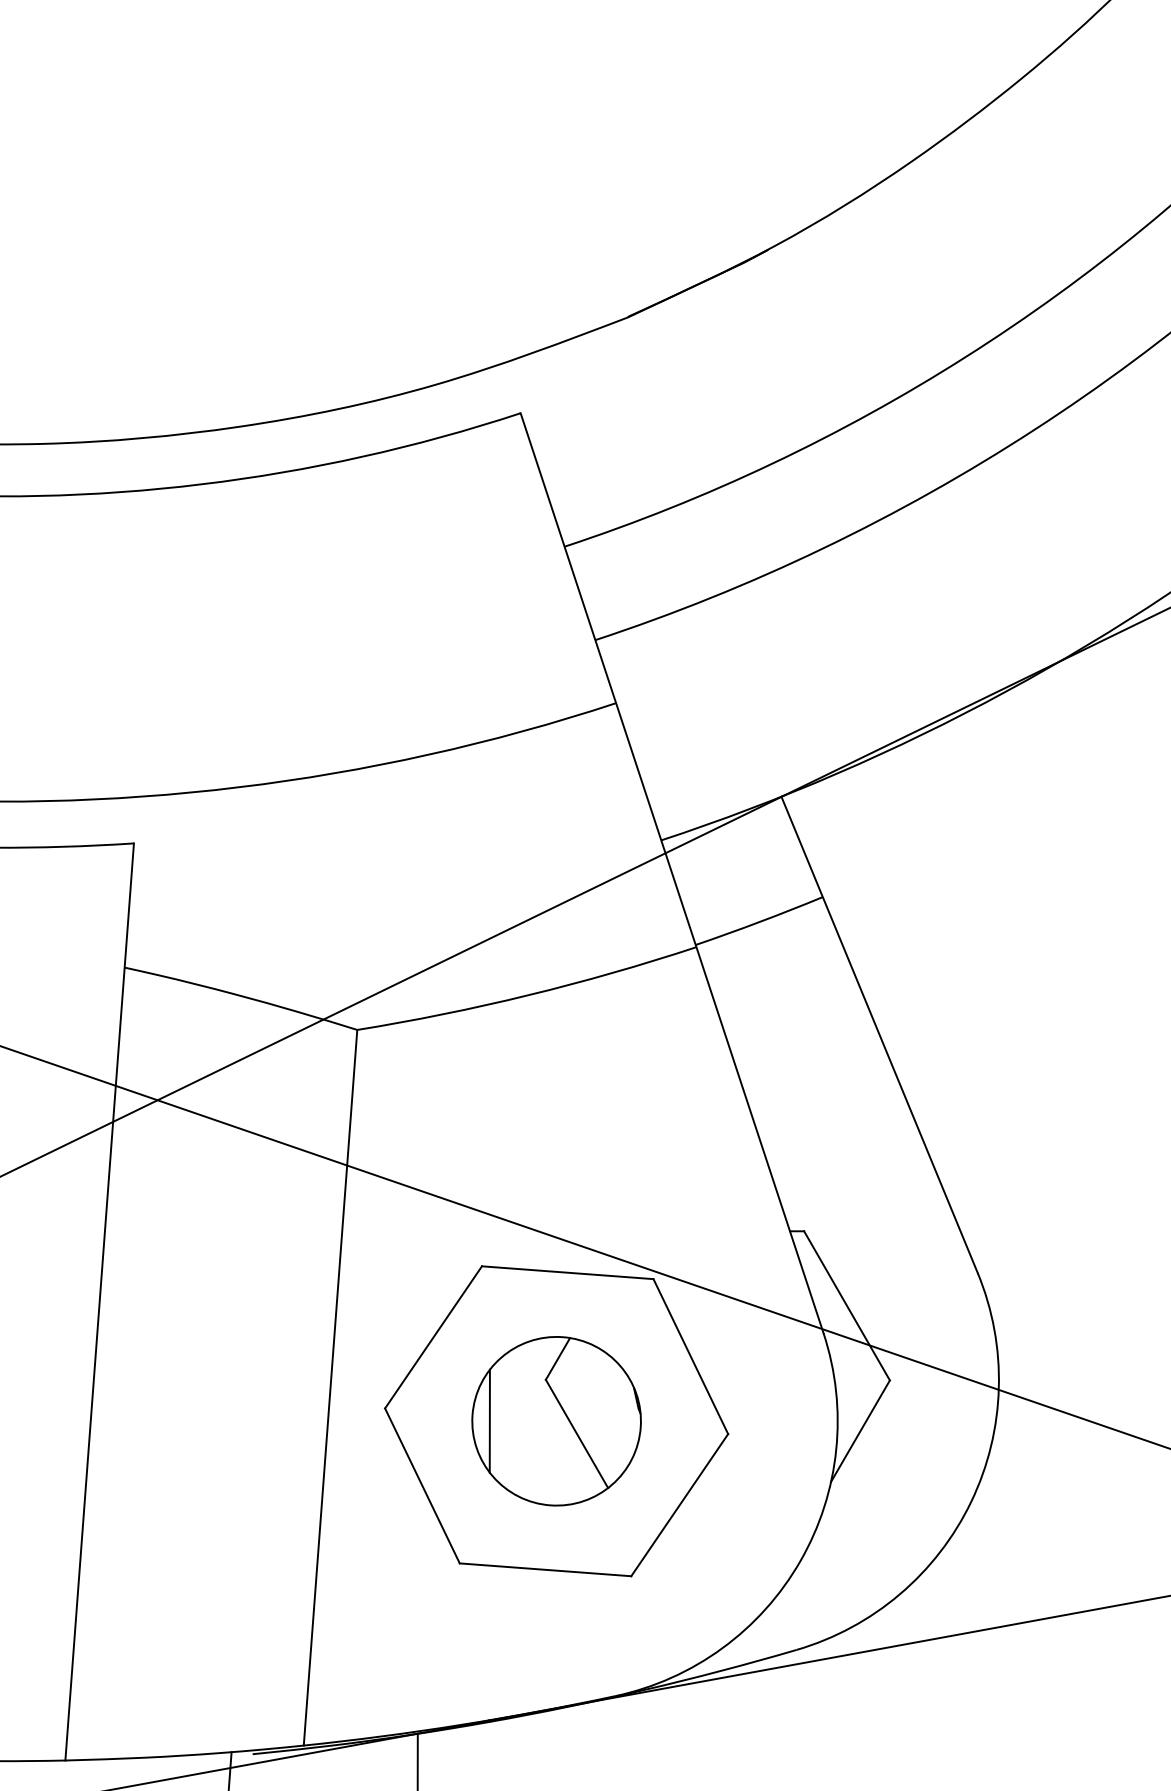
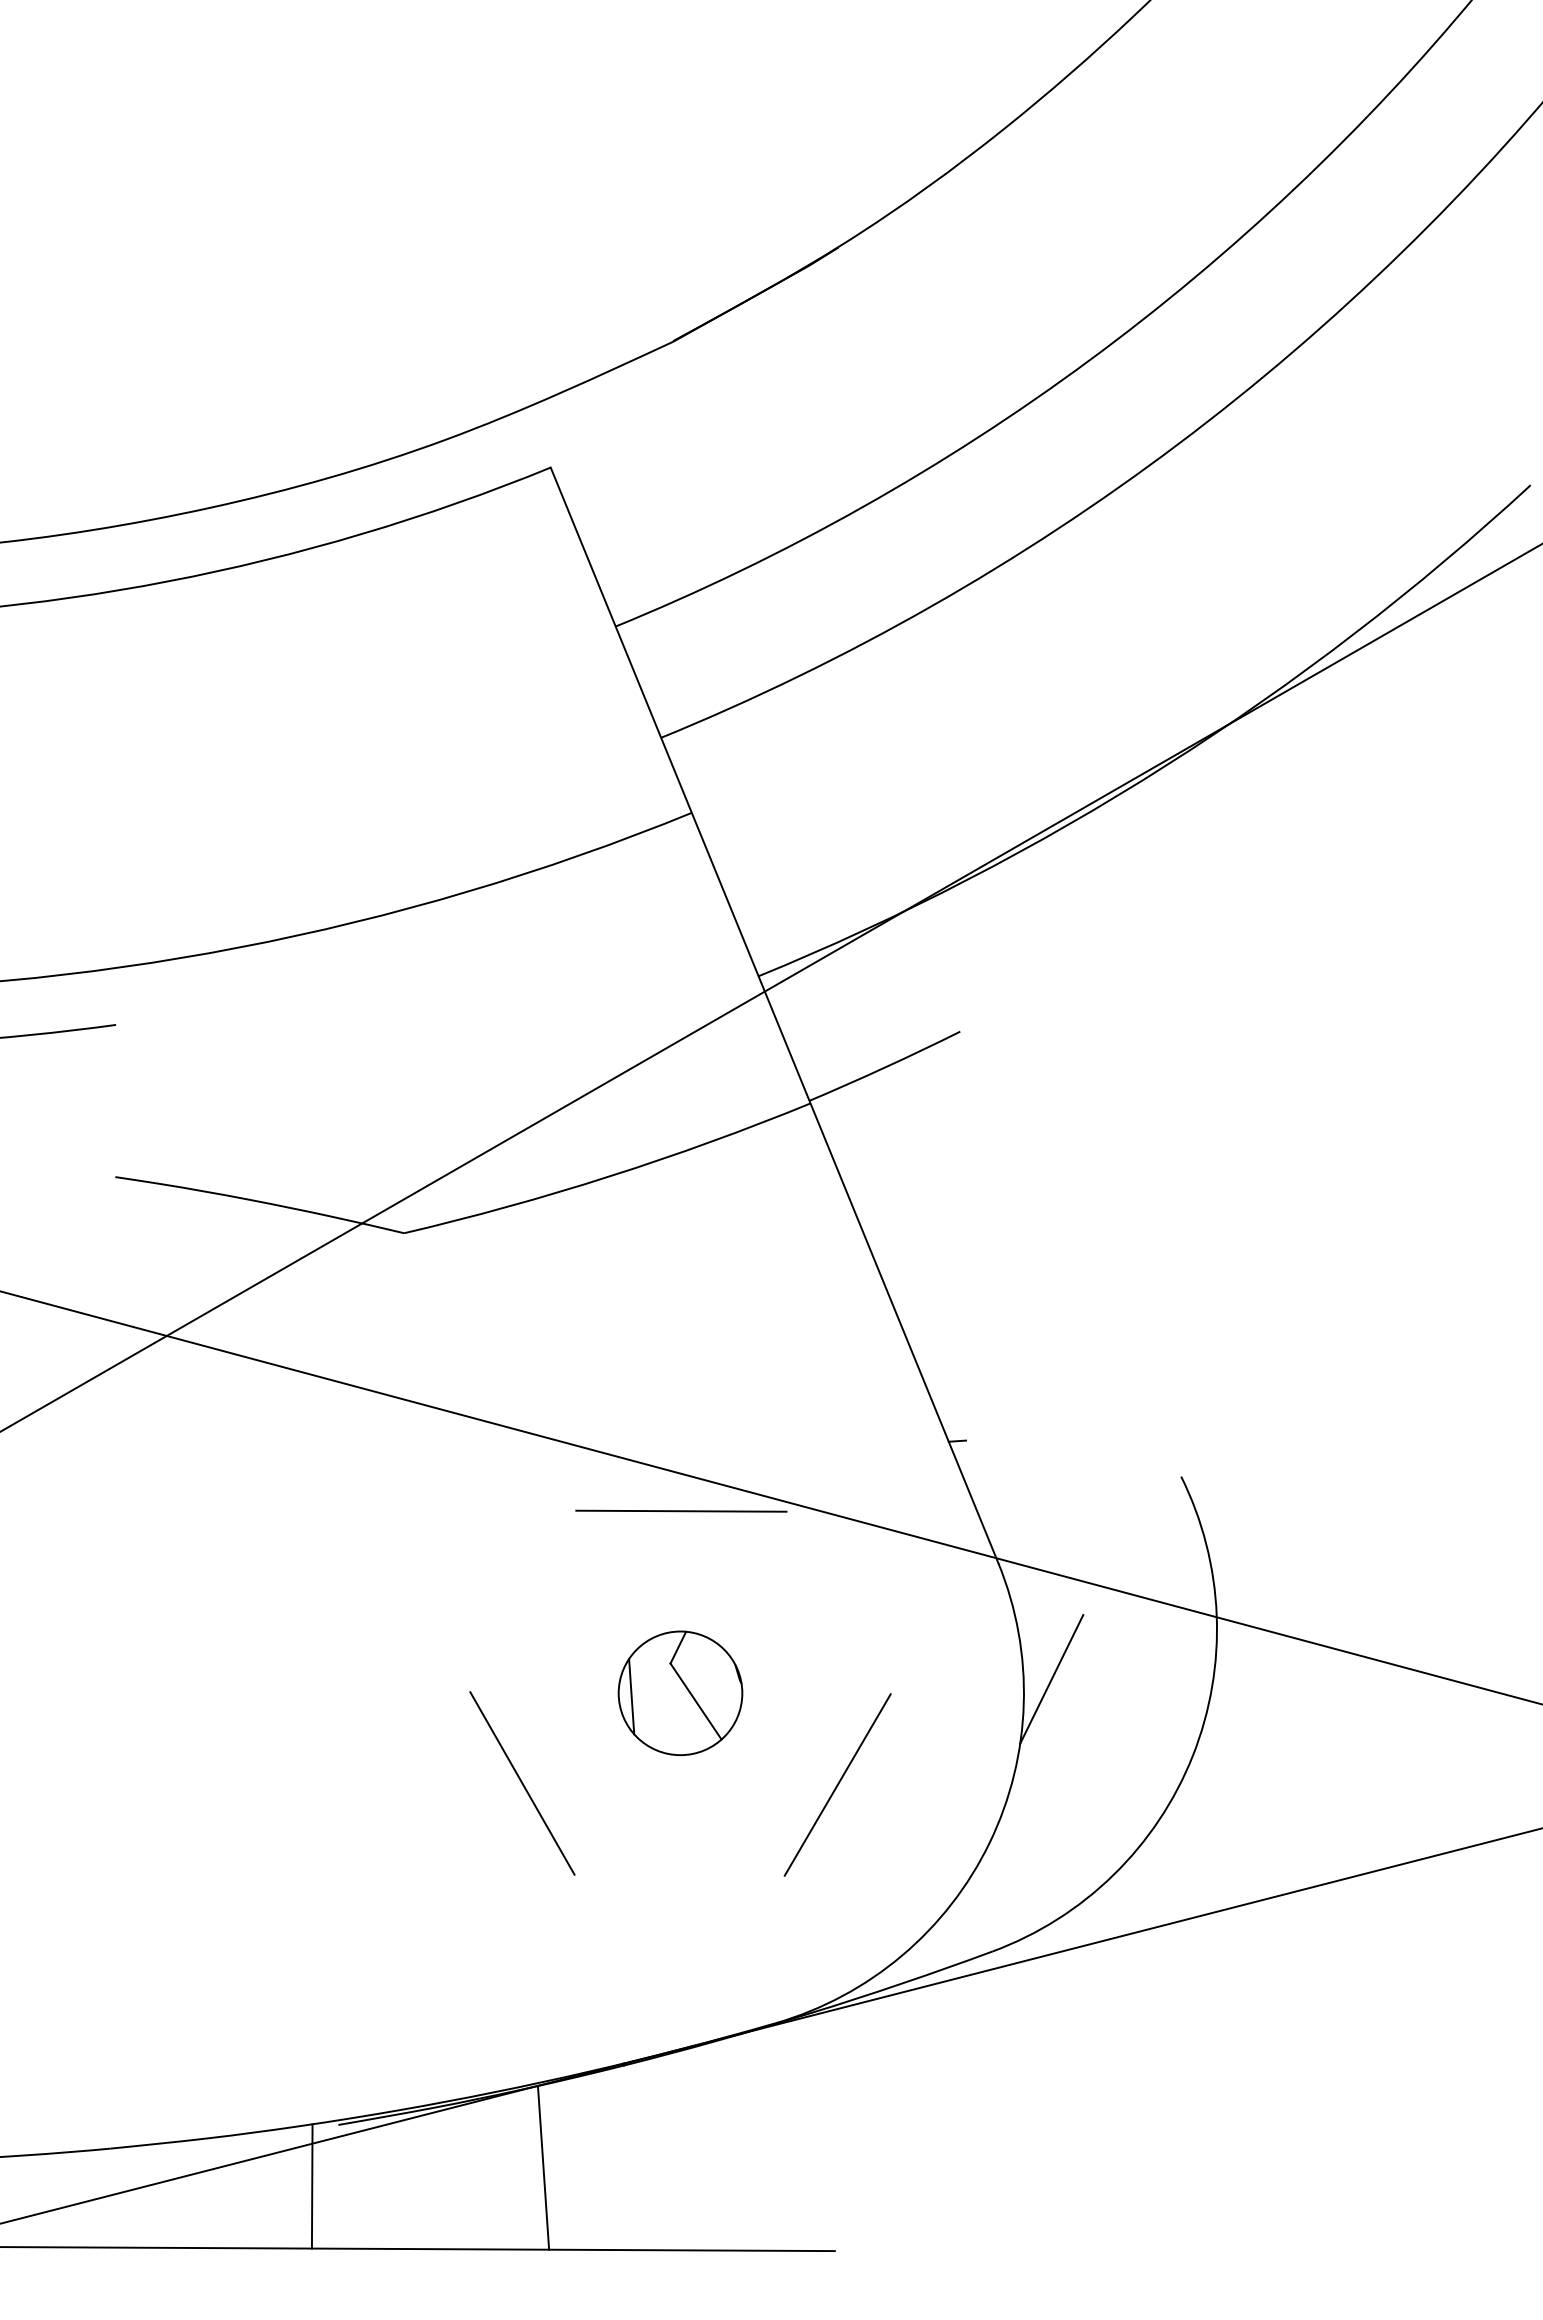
line: (879, 1034) -> (1041, 1194), removed
line: (99, 1301) -> (113, 1586), removed
line: (846, 1305) -> (1024, 1527), removed
line: (433, 1337) -> (523, 1601), removed
line: (690, 1356) -> (838, 1602), removed
line: (330, 1387) -> (401, 1671), removed
part: (556, 1421) -> (680, 1693), size x0.6
line: (545, 1569) -> (679, 1874), removed

